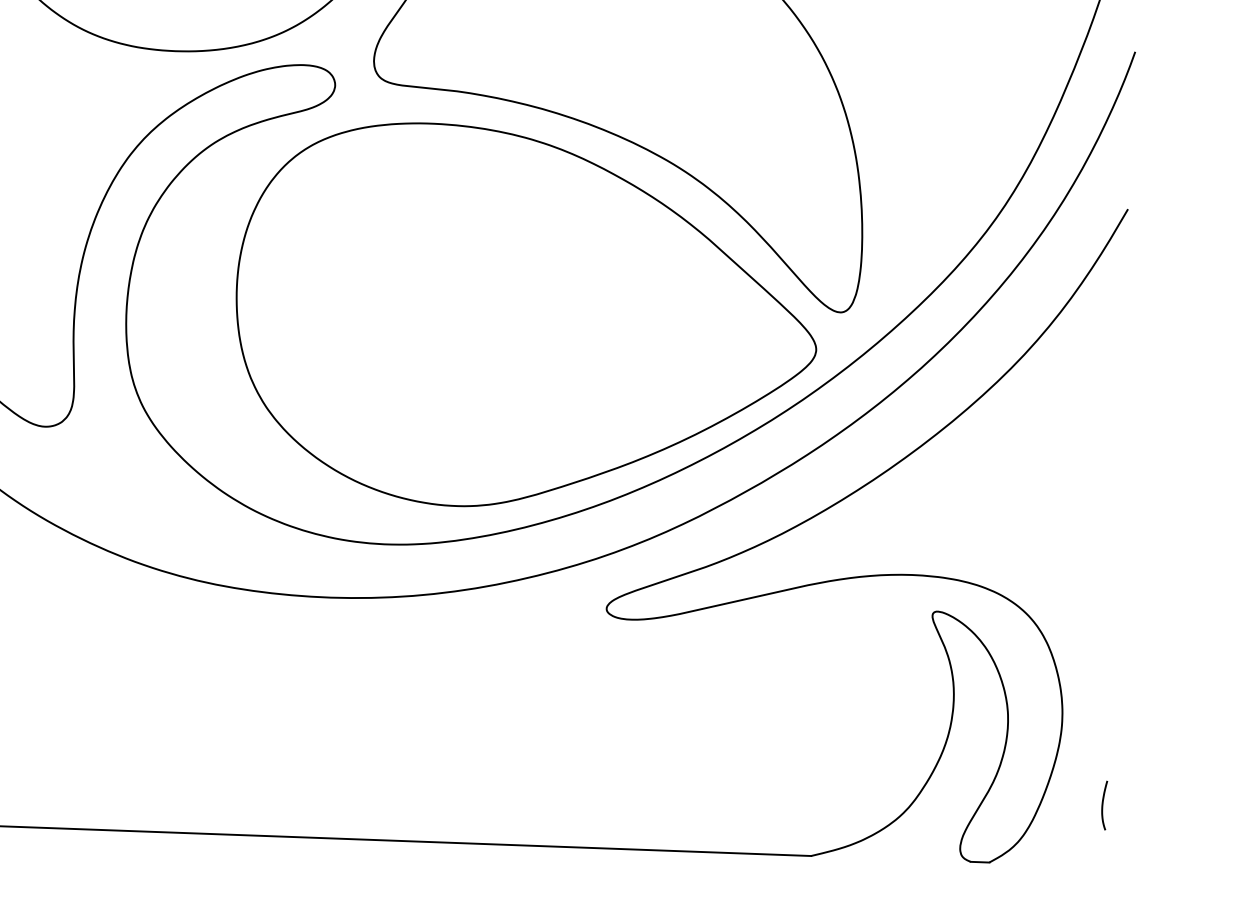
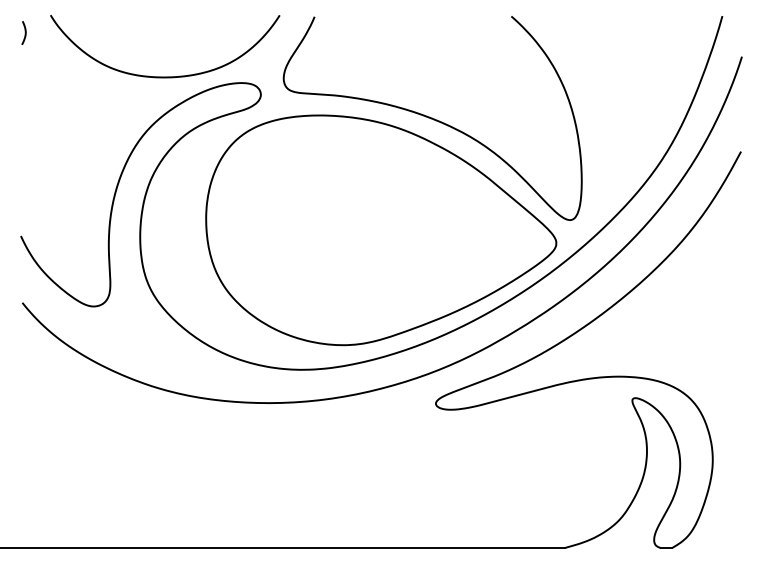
curve: (1103, 805) -> (739, 511), removed

